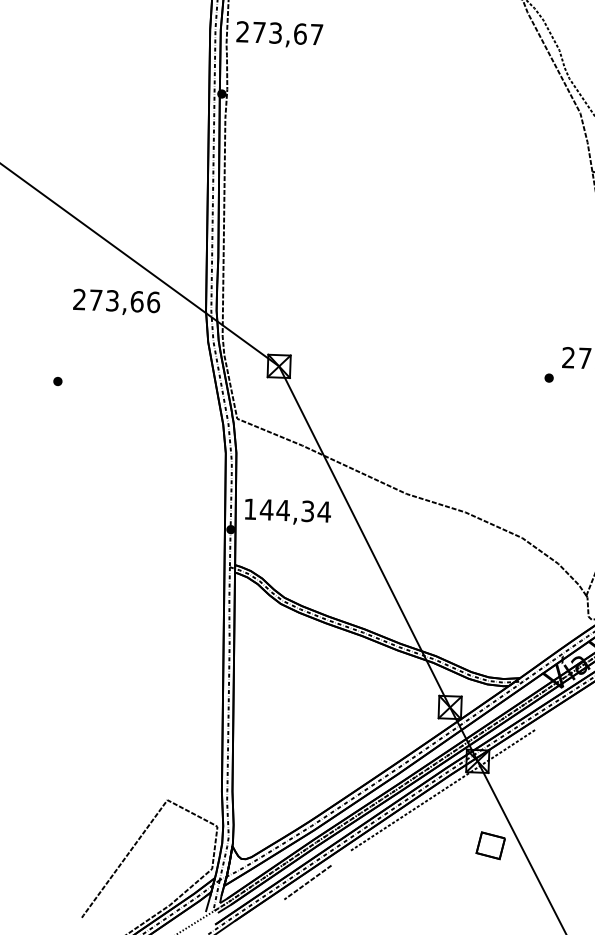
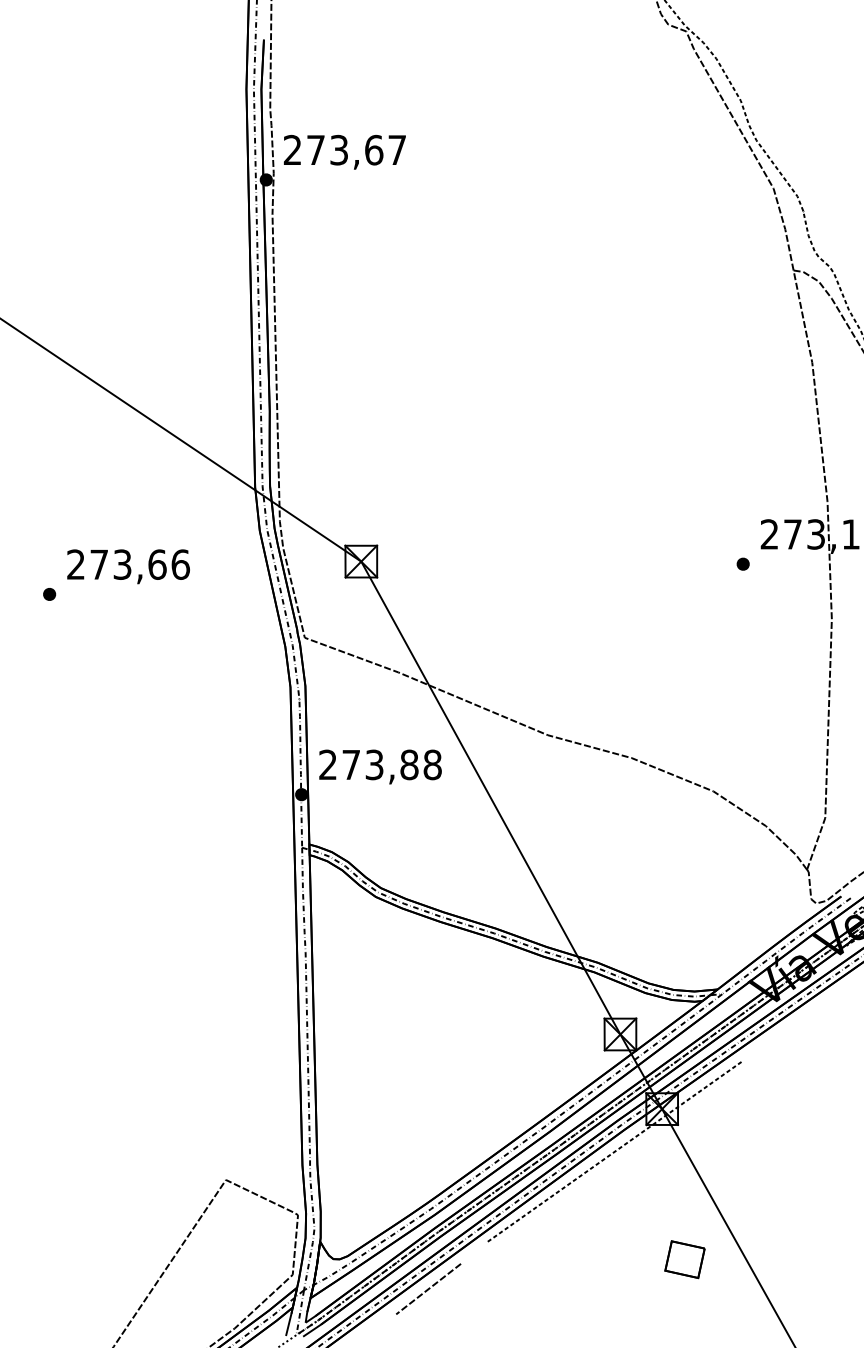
text: (279, 34) -> (344, 151), moved
text: (116, 302) -> (128, 566), moved
text: (287, 510) -> (380, 764), 144,34 -> 273,88
part: (490, 845) -> (684, 1259), moved

